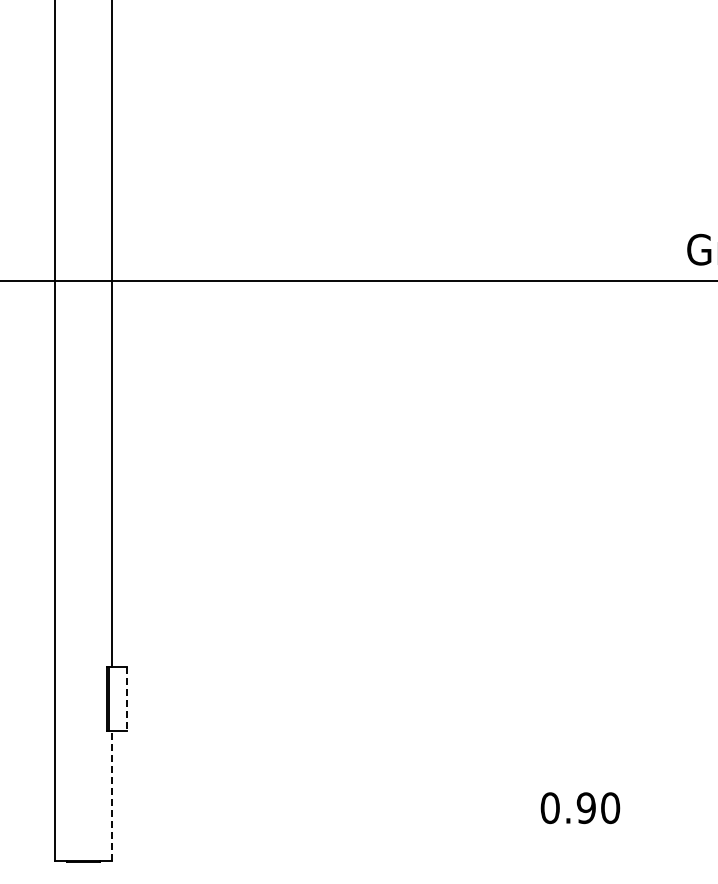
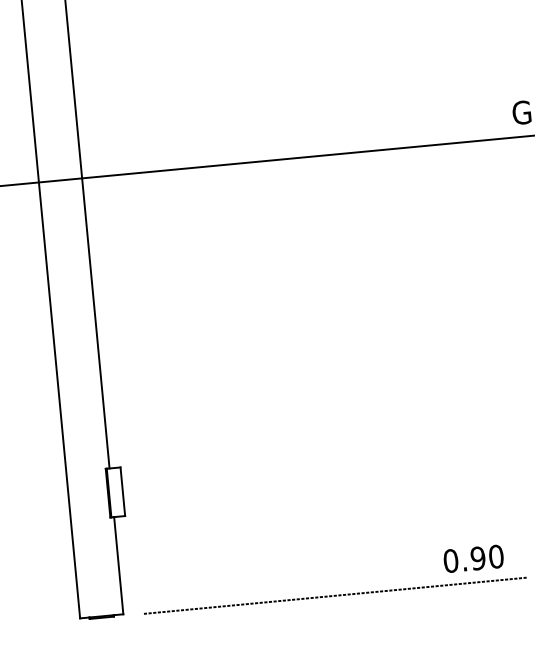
line: (126, 699) -> (122, 492), dashed -> solid
line: (112, 795) -> (118, 565), dashed -> solid
text: (580, 808) -> (473, 559), moved
line: (394, 862) -> (335, 595), added

